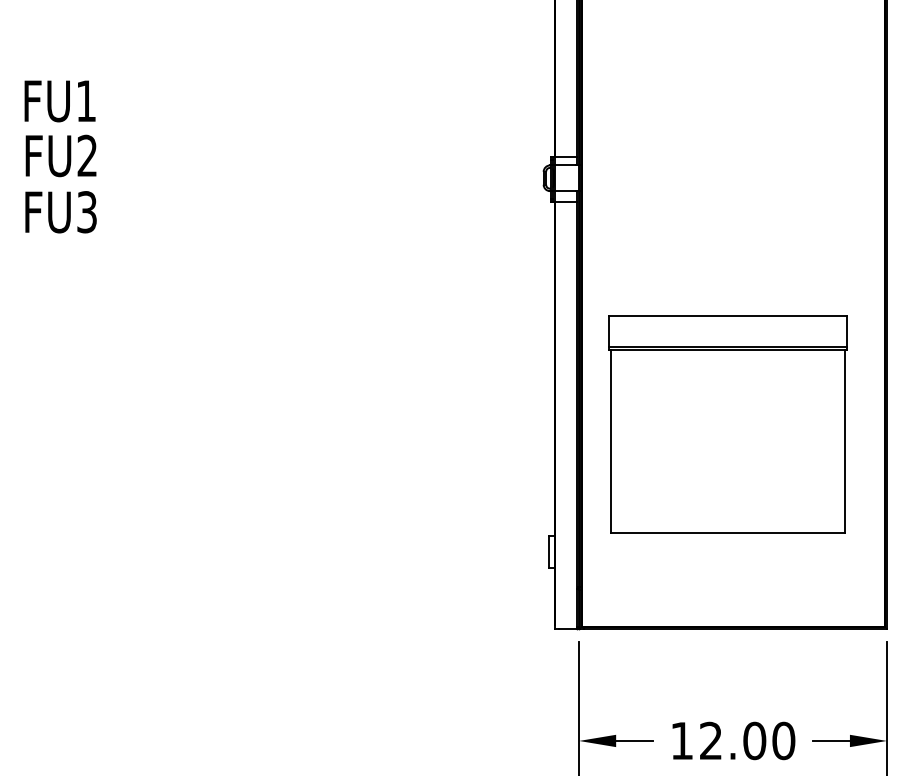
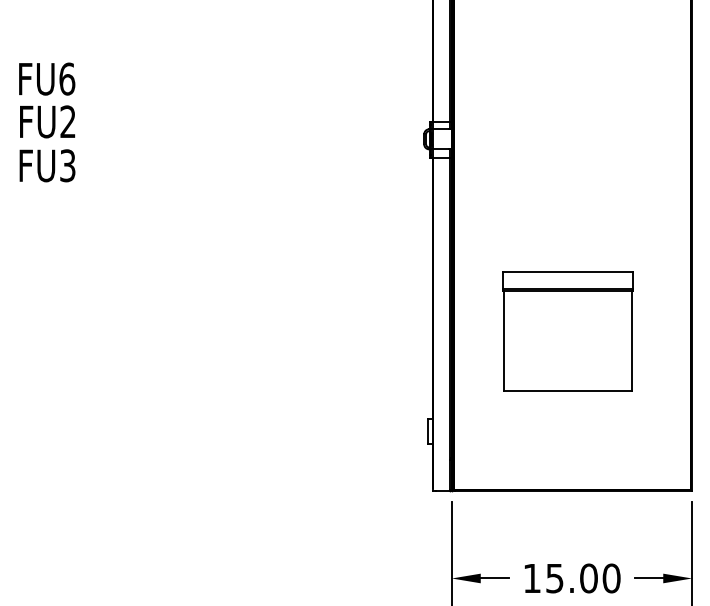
text: (86, 101) -> (67, 79), FU1 -> FU6
part: (727, 424) -> (567, 331), size x0.7
text: (710, 740) -> (554, 578), 12.00 -> 15.00

